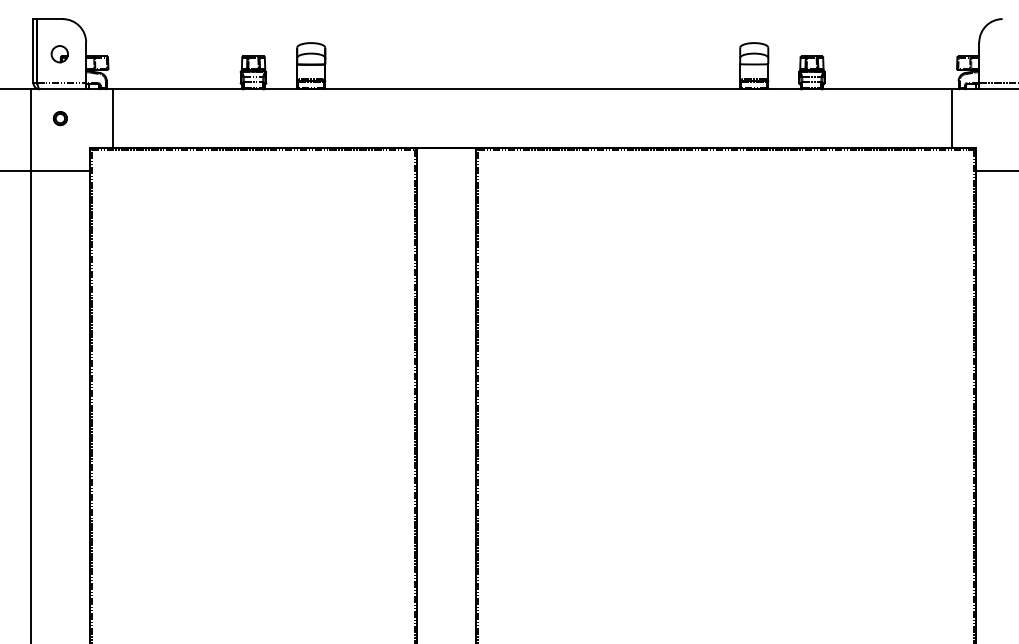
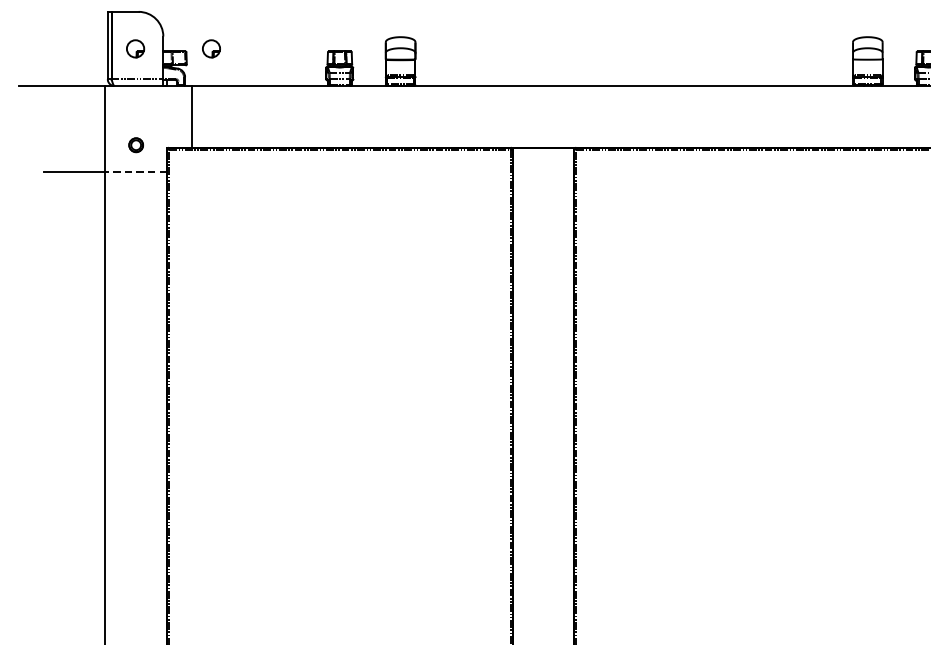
part: (131, 54) -> (211, 49), added
part: (59, 118) -> (135, 145), moved
line: (59, 171) -> (135, 172), solid -> dashed

